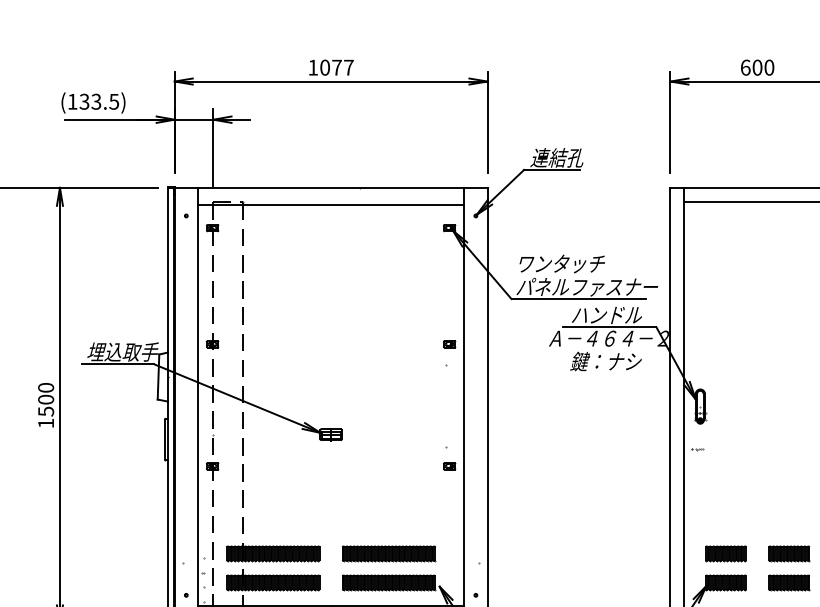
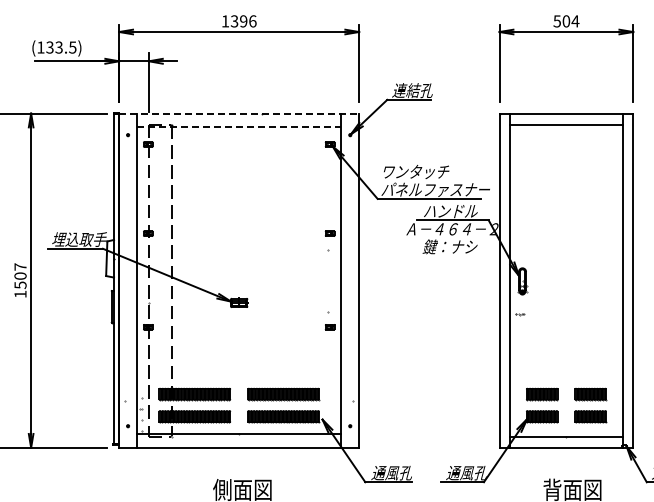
text: (336, 67) -> (243, 21), 1077 -> 1396
text: (757, 67) -> (566, 21), 600 -> 504
line: (331, 187) -> (239, 113), solid -> dashed
line: (331, 204) -> (239, 126), solid -> dashed
text: (46, 387) -> (20, 266), 1500 -> 1507

